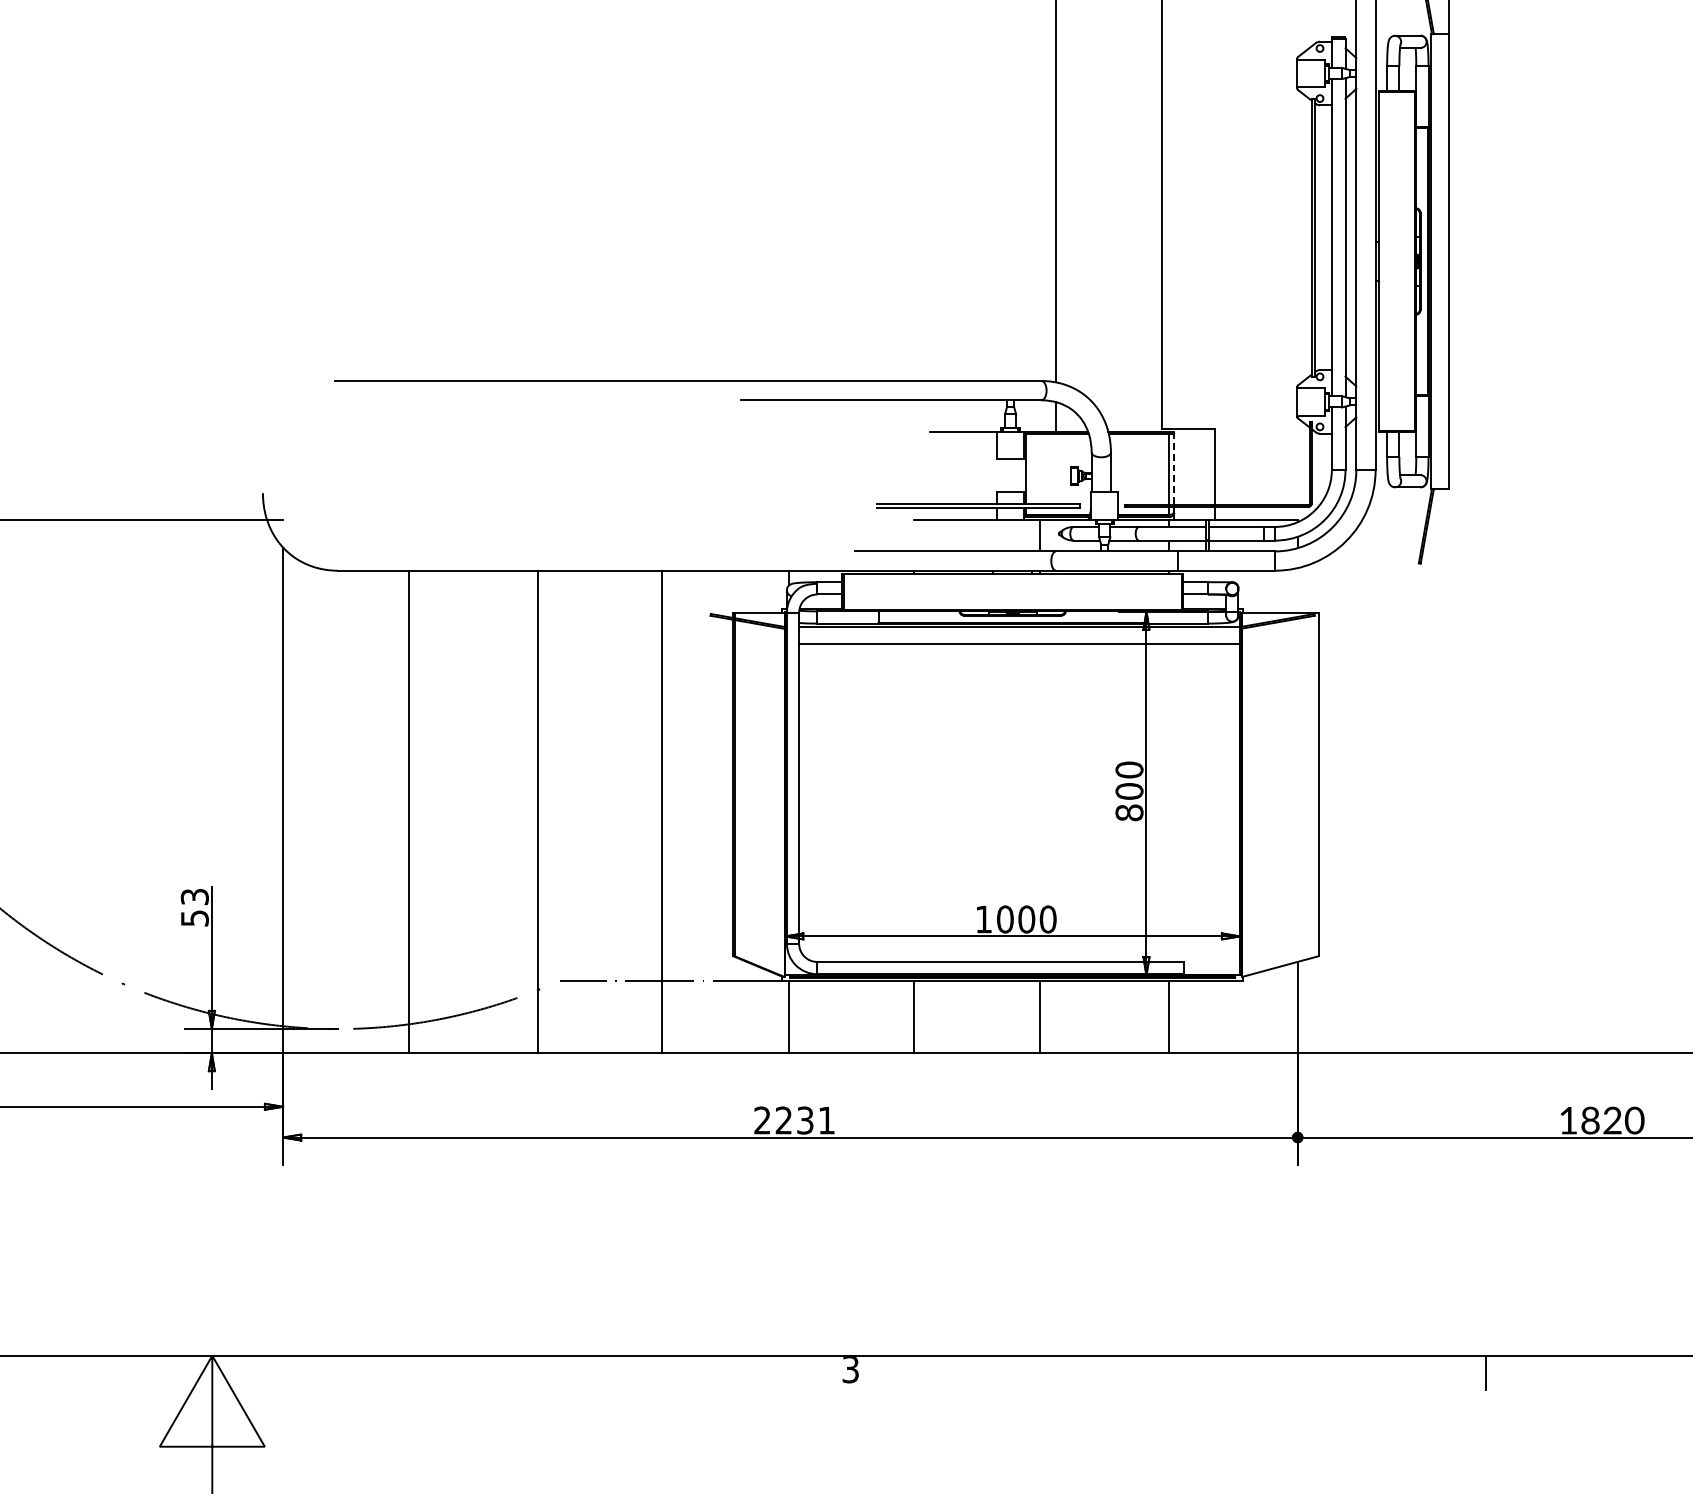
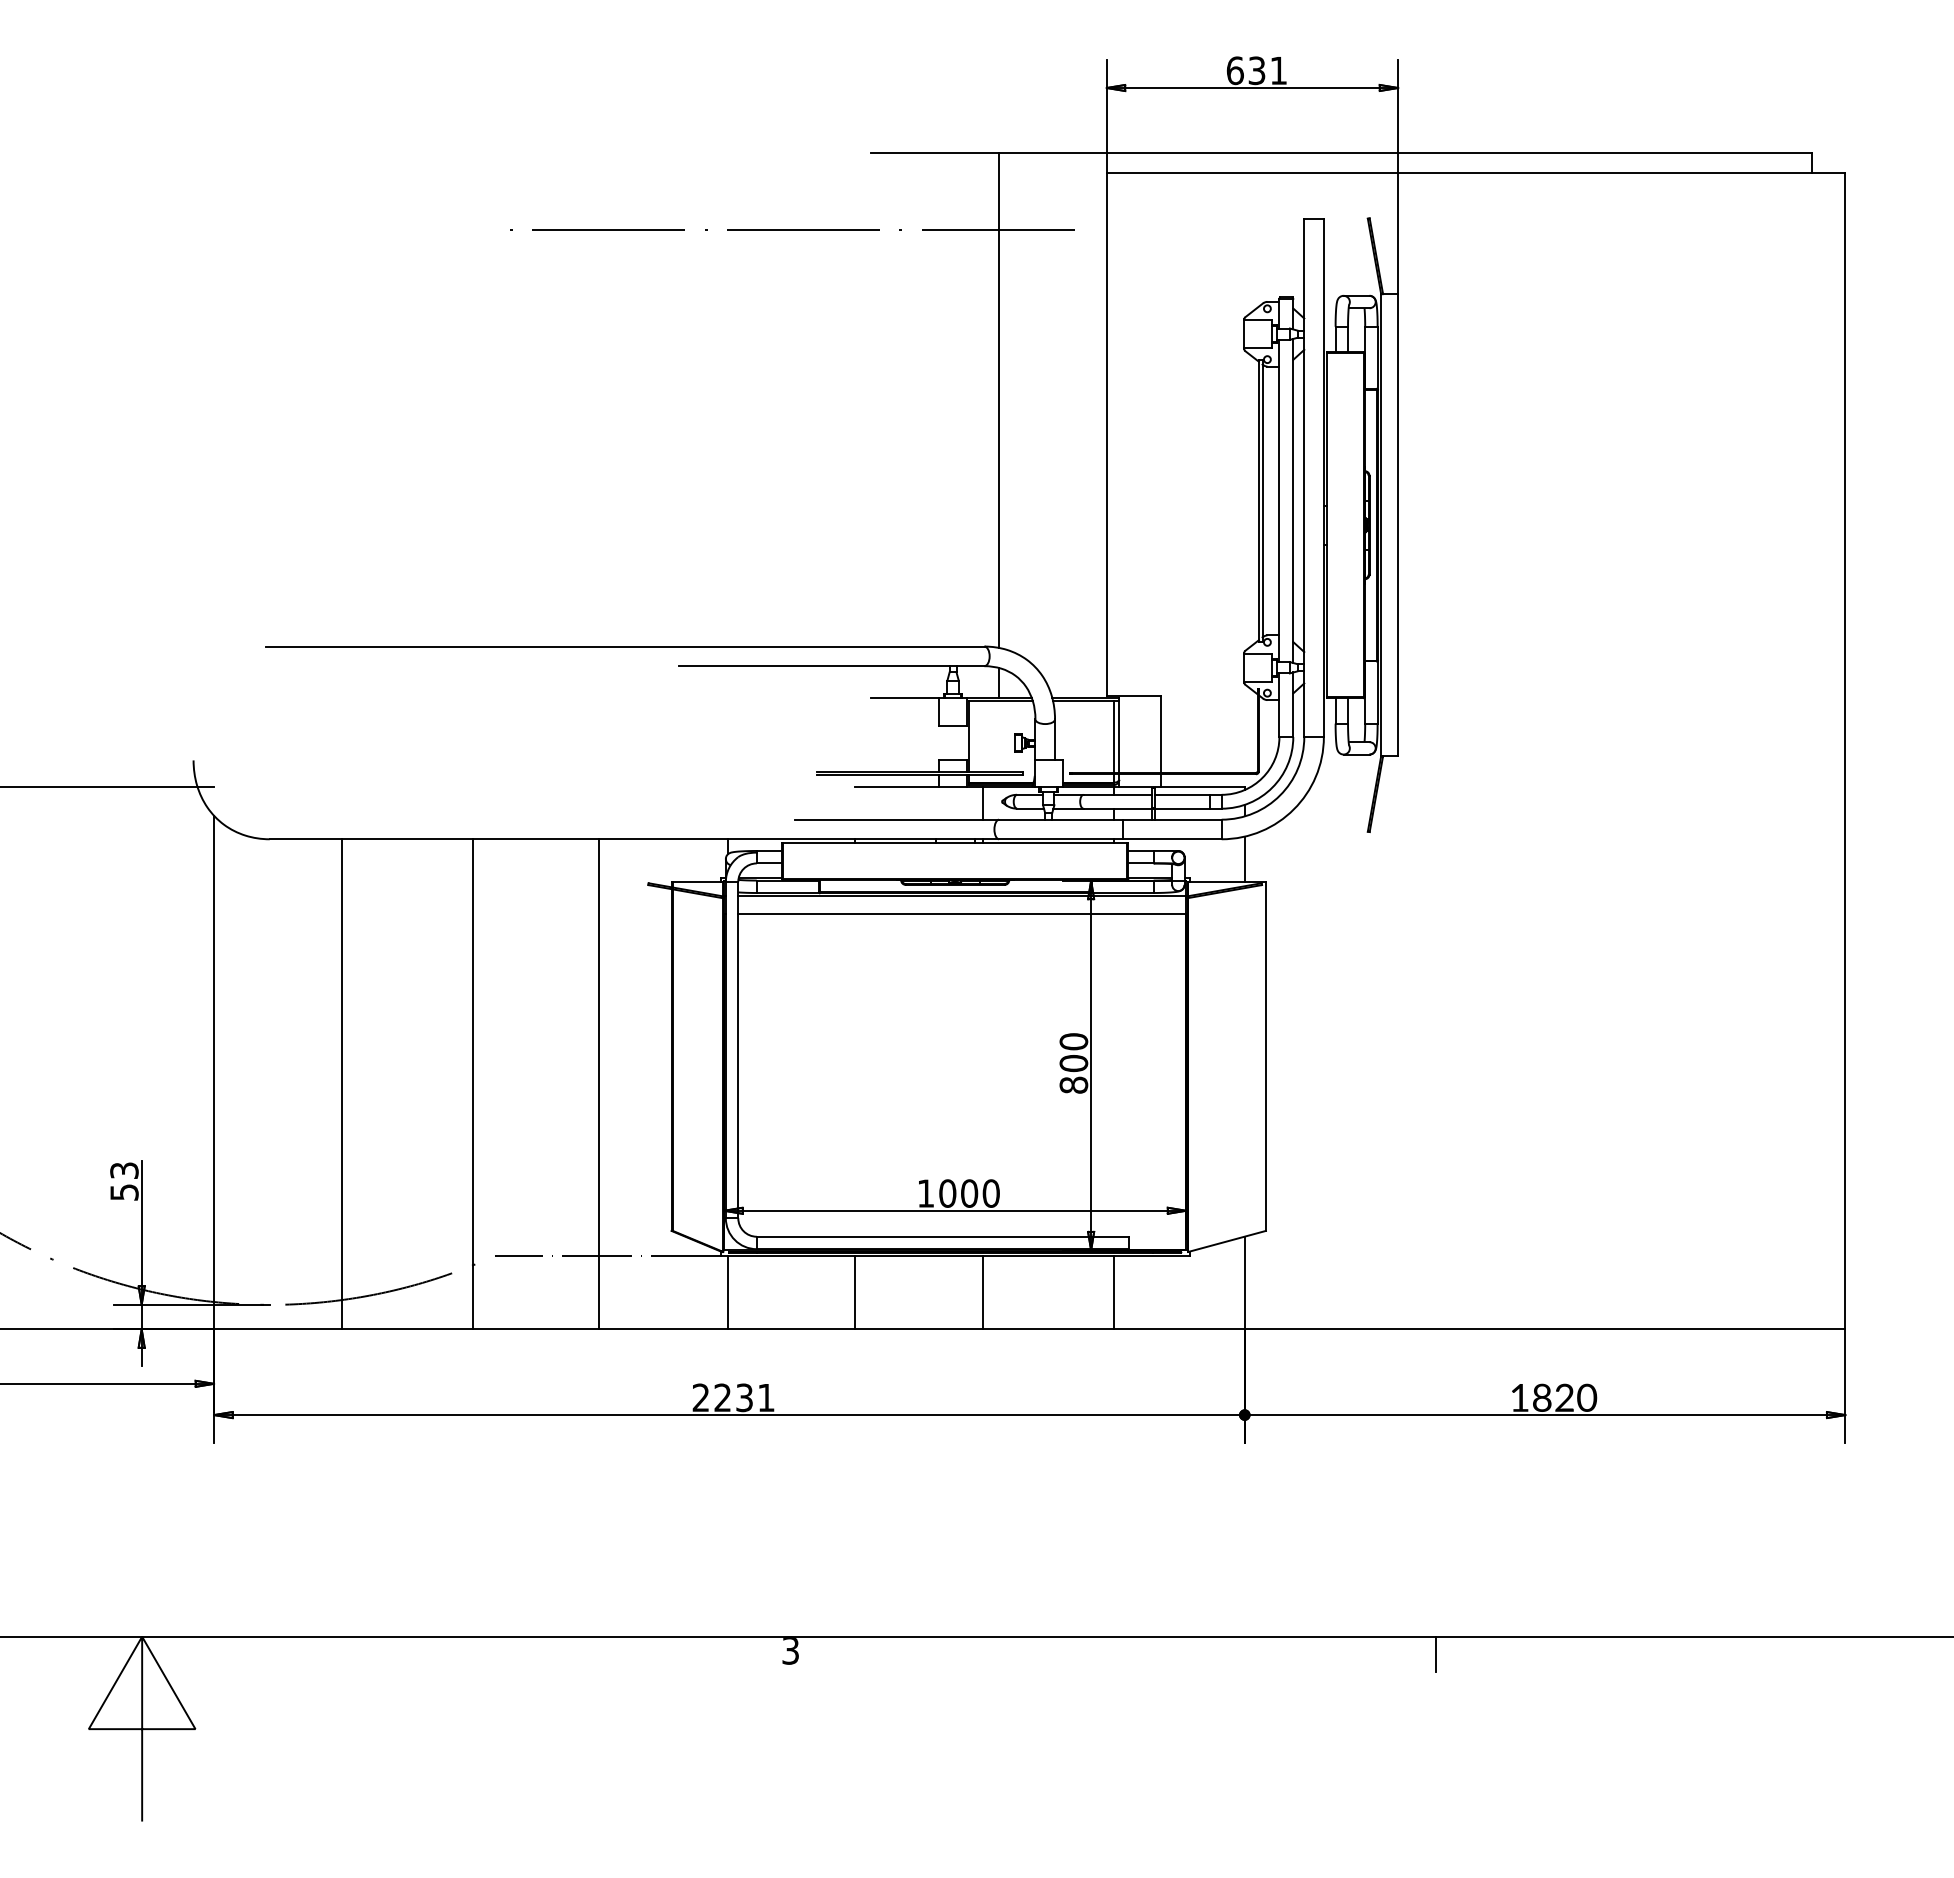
line: (1173, 469) -> (1118, 736), dashed -> solid
line: (1297, 590) -> (1244, 859), added

